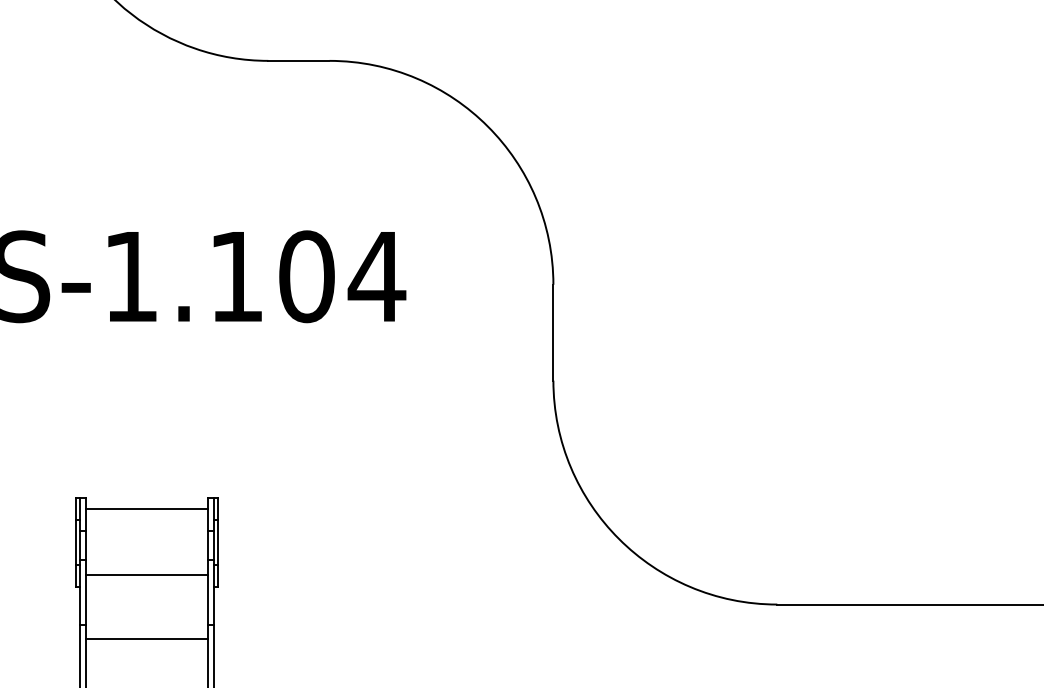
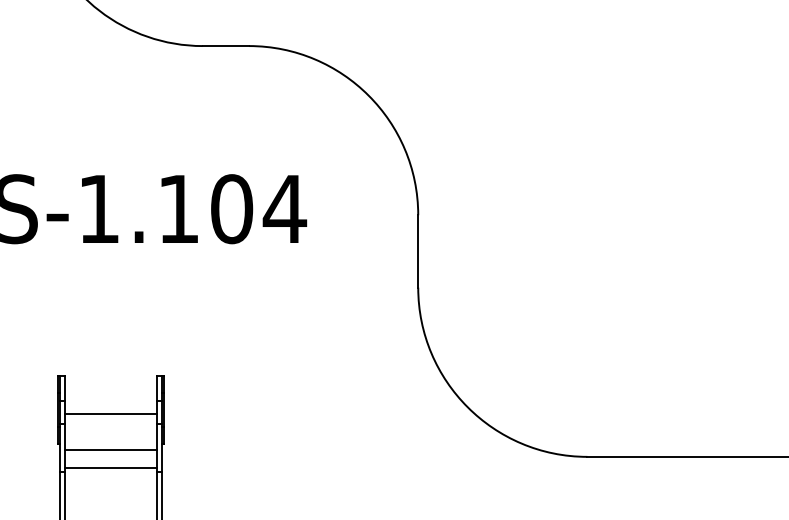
line: (146, 508) -> (110, 414), moved
line: (146, 574) -> (110, 468), moved
line: (146, 638) -> (110, 449), moved

